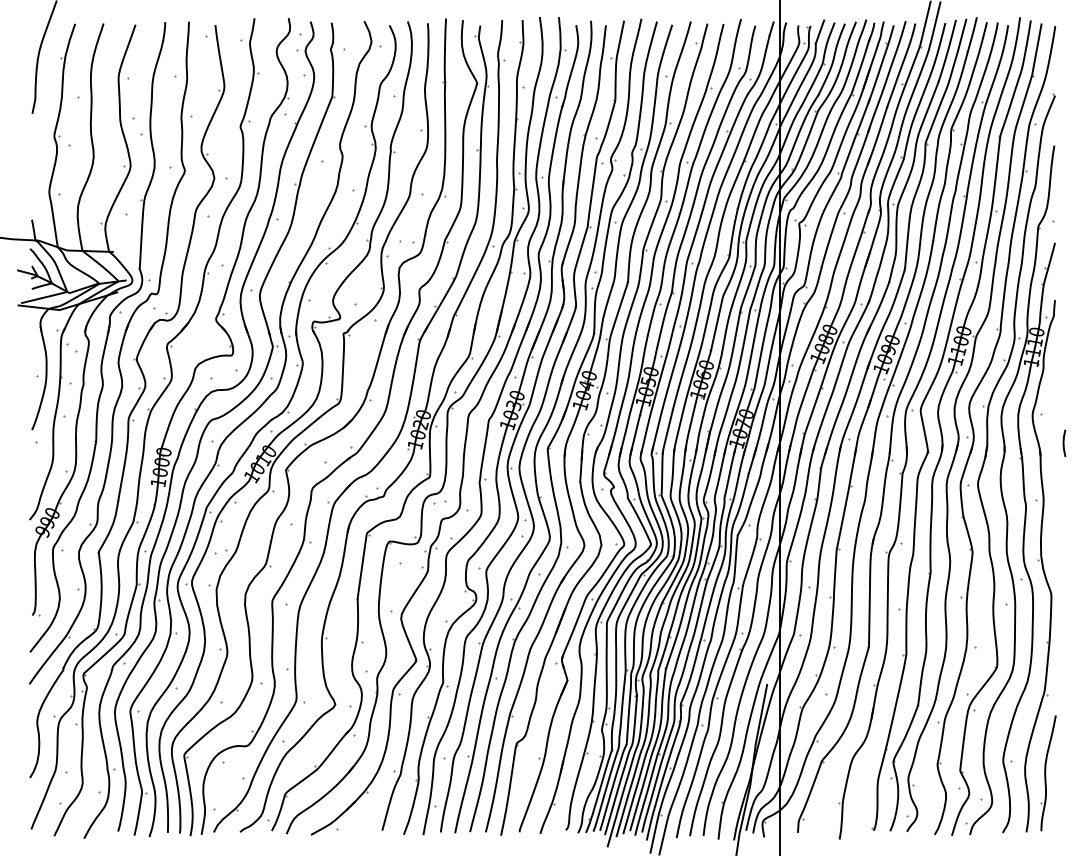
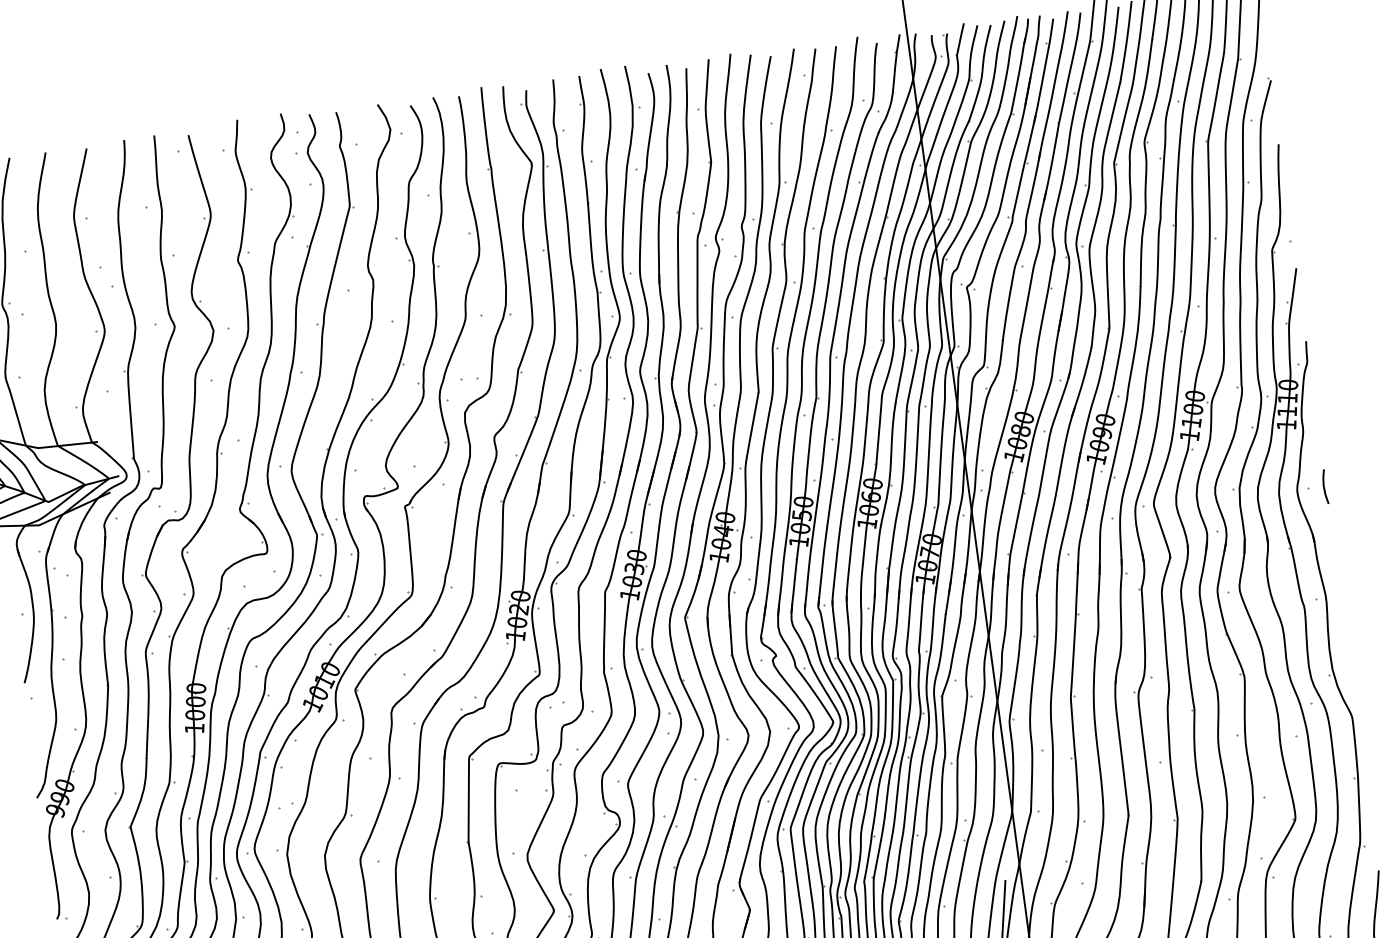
line: (1064, 442) -> (1324, 485), moved

